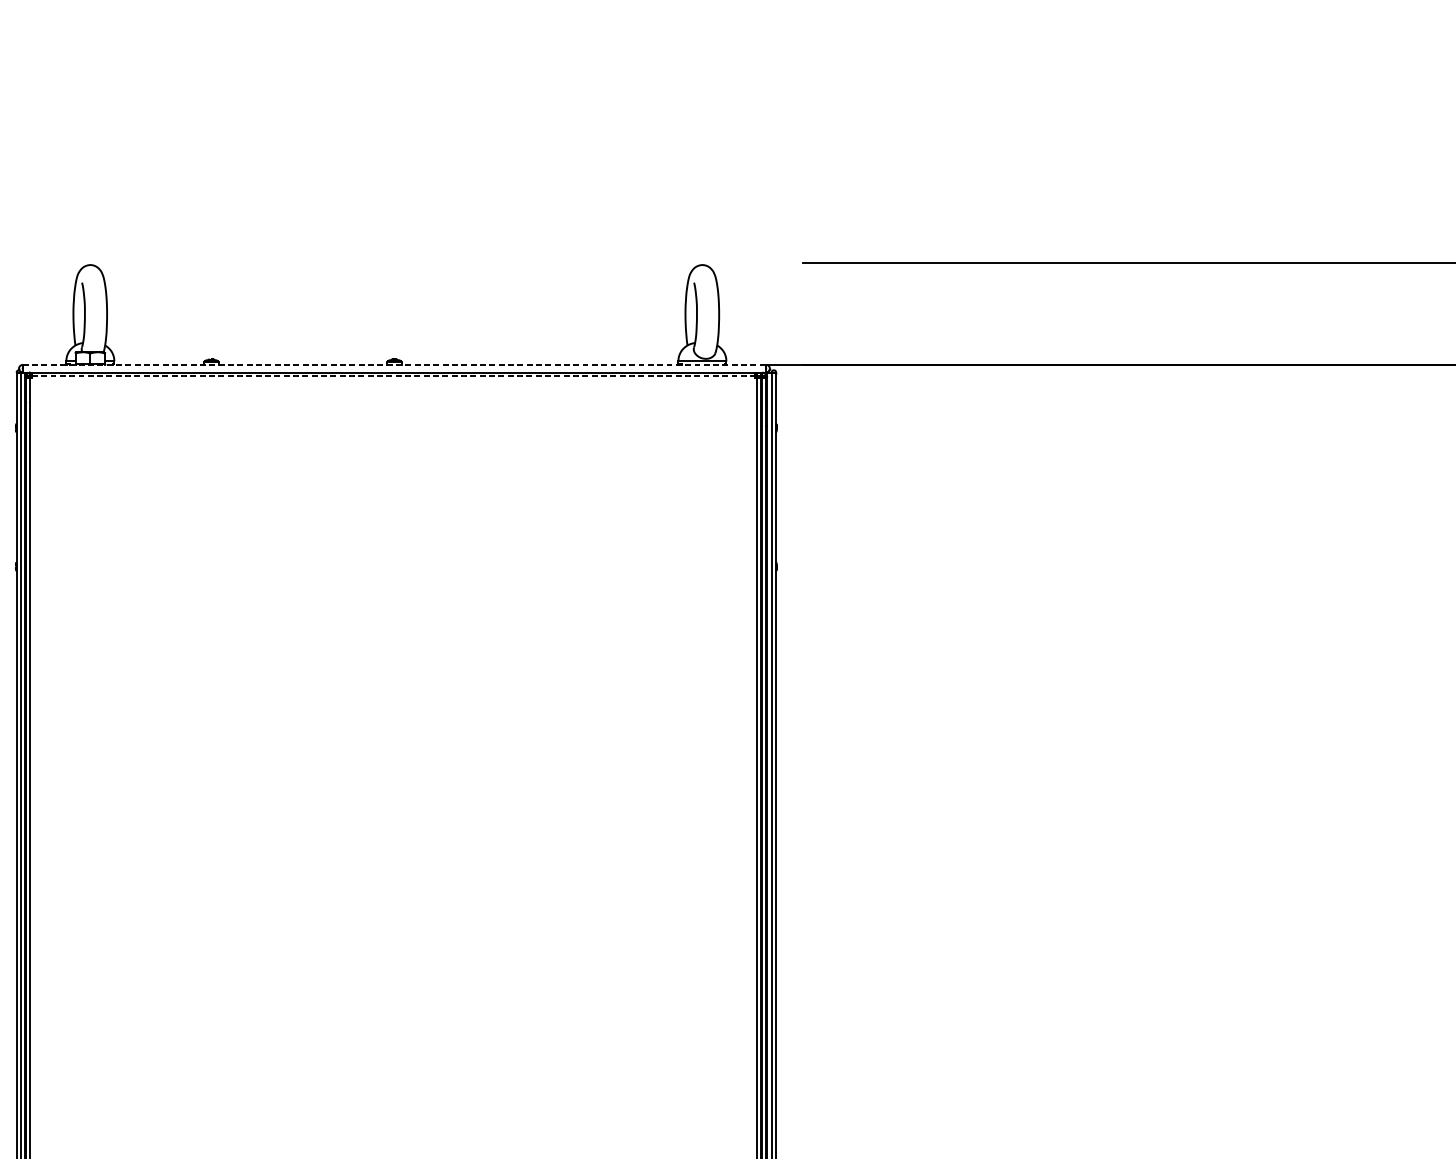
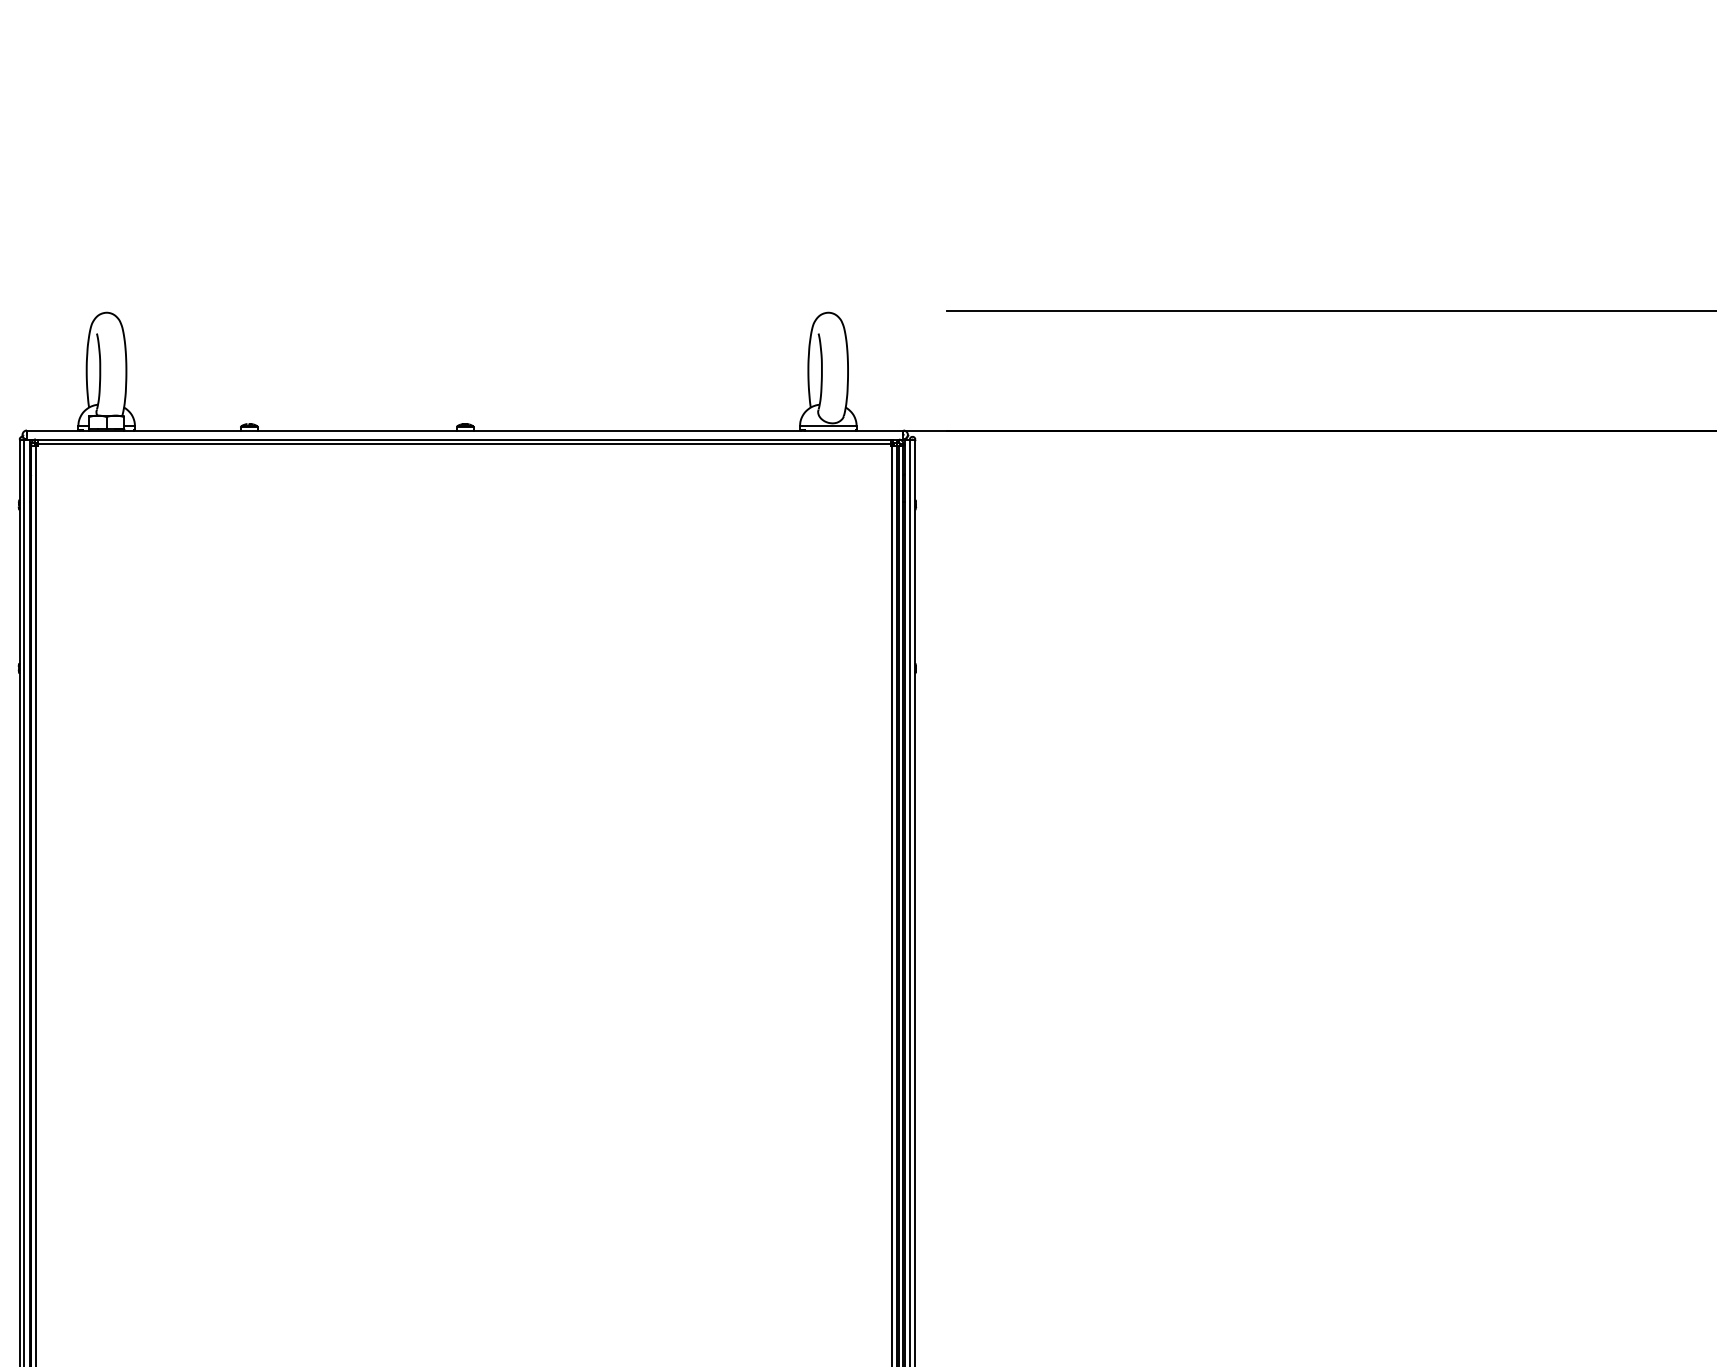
line: (394, 364) -> (465, 430), dashed -> solid
line: (393, 376) -> (464, 444), dashed -> solid

